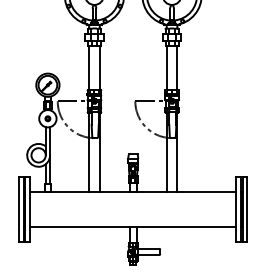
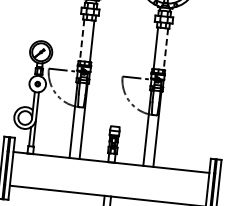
line: (89, 68) -> (82, 40), solid -> dashed
line: (177, 68) -> (166, 49), solid -> dashed

